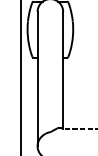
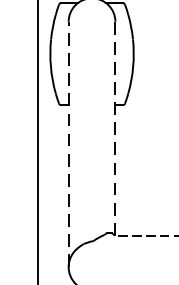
line: (63, 70) -> (115, 128), solid -> dashed
line: (37, 78) -> (68, 143), solid -> dashed

